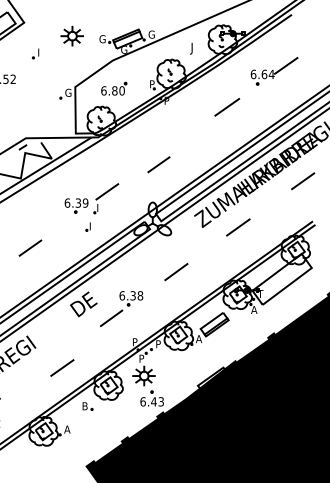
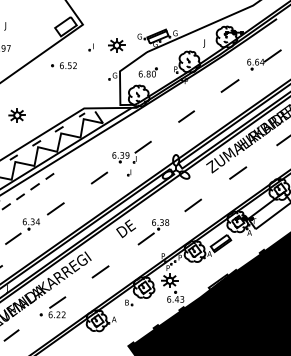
part: (71, 36) -> (116, 45), moved
line: (158, 164) -> (186, 116), moved
line: (30, 247) -> (99, 177), moved
line: (62, 367) -> (100, 271), moved

